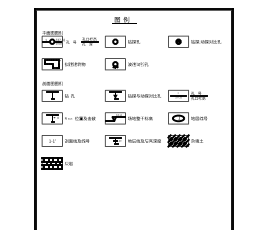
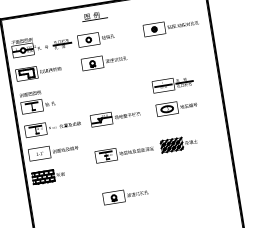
part: (132, 95) -> (115, 93), removed
part: (153, 140) -> (145, 148), moved
part: (126, 193) -> (125, 195), added

